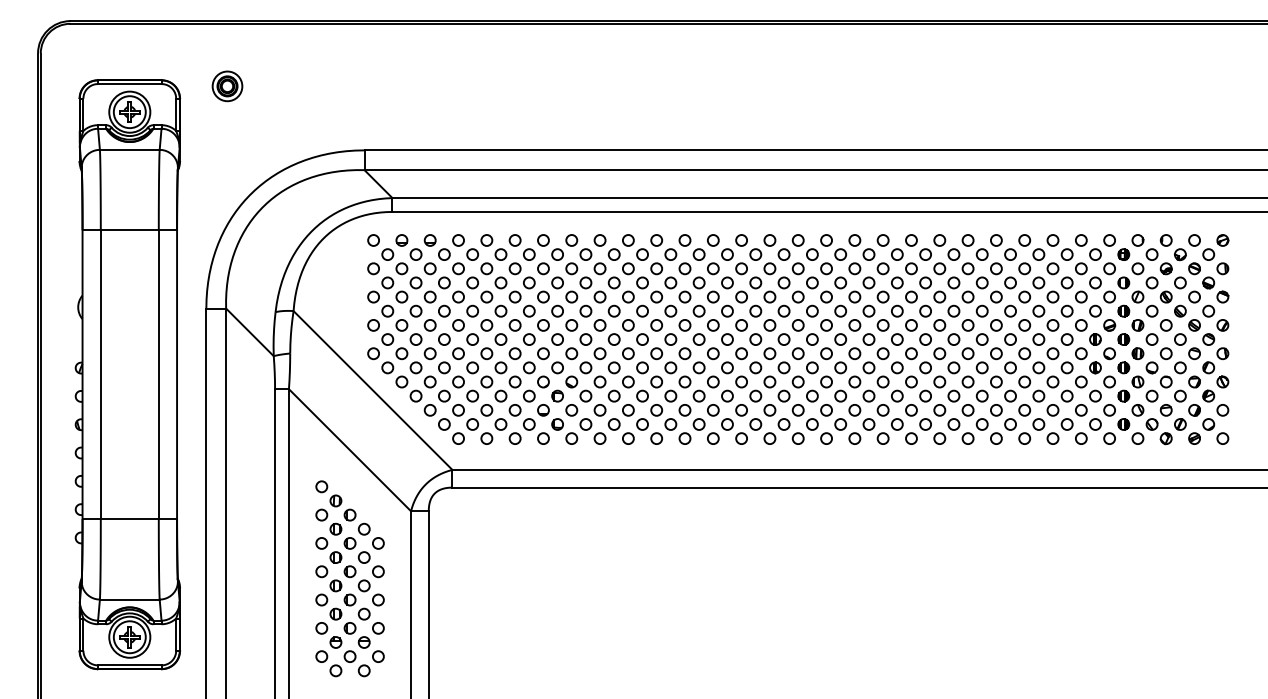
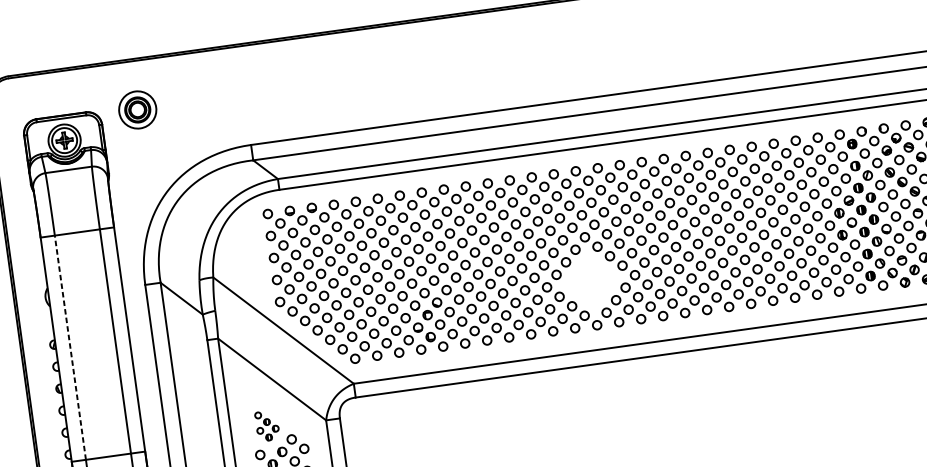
part: (227, 86) -> (137, 110), size x1.6
line: (100, 374) -> (70, 347), solid -> dashed
part: (769, 381) -> (590, 280), removed
part: (335, 507) -> (267, 425), size x0.7

